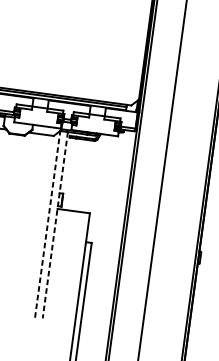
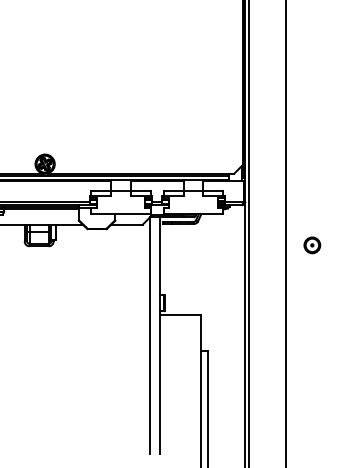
part: (185, 170) -> (312, 245), added
line: (47, 224) -> (150, 335), dashed -> solid
line: (54, 225) -> (159, 335), dashed -> solid

